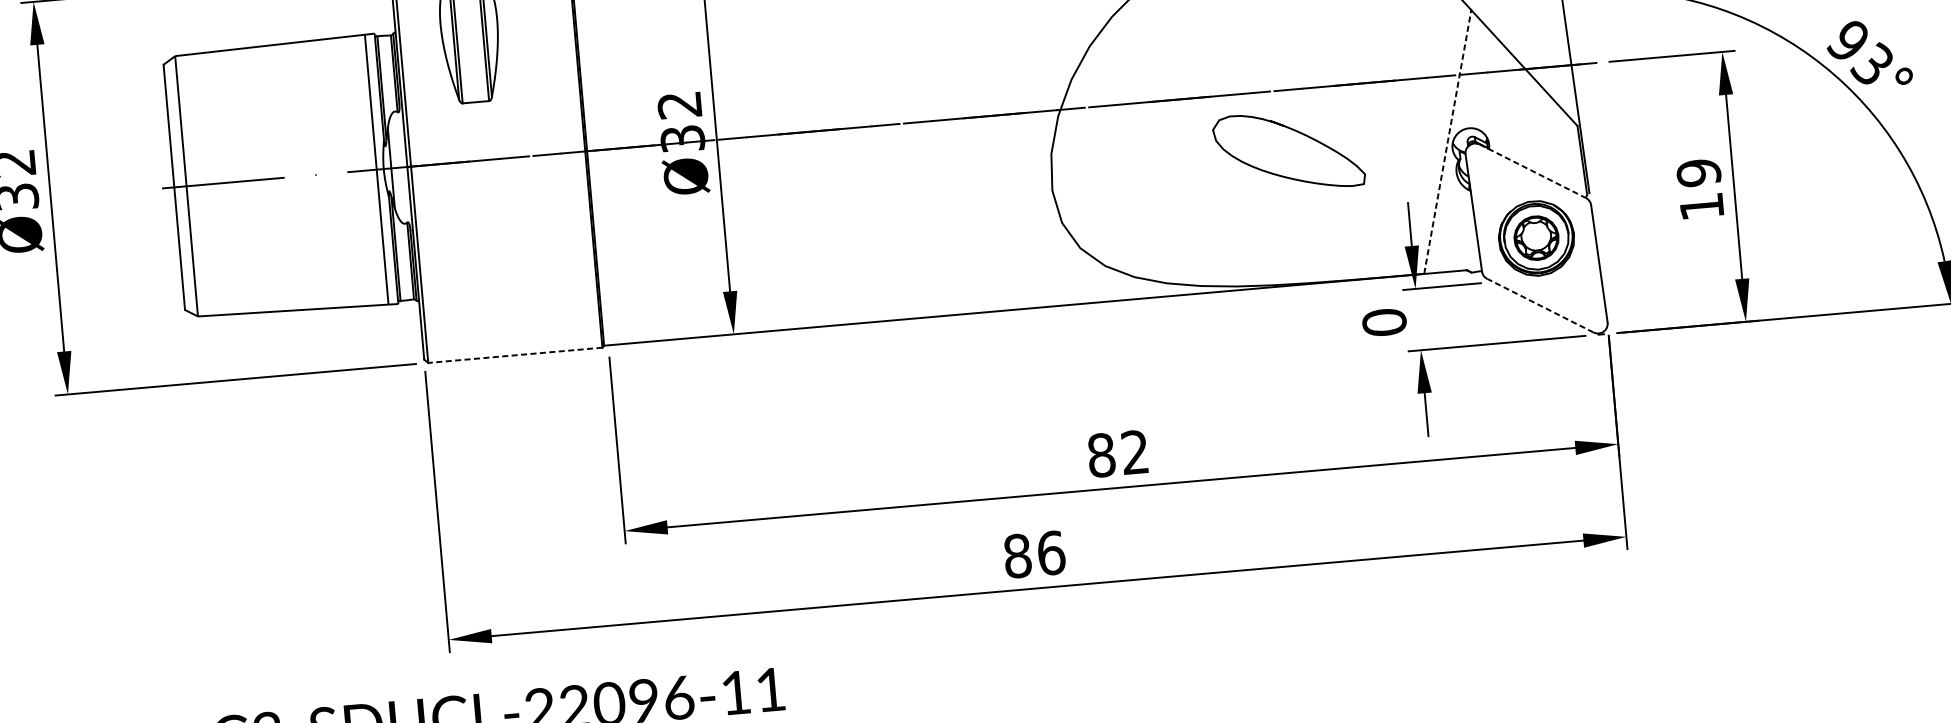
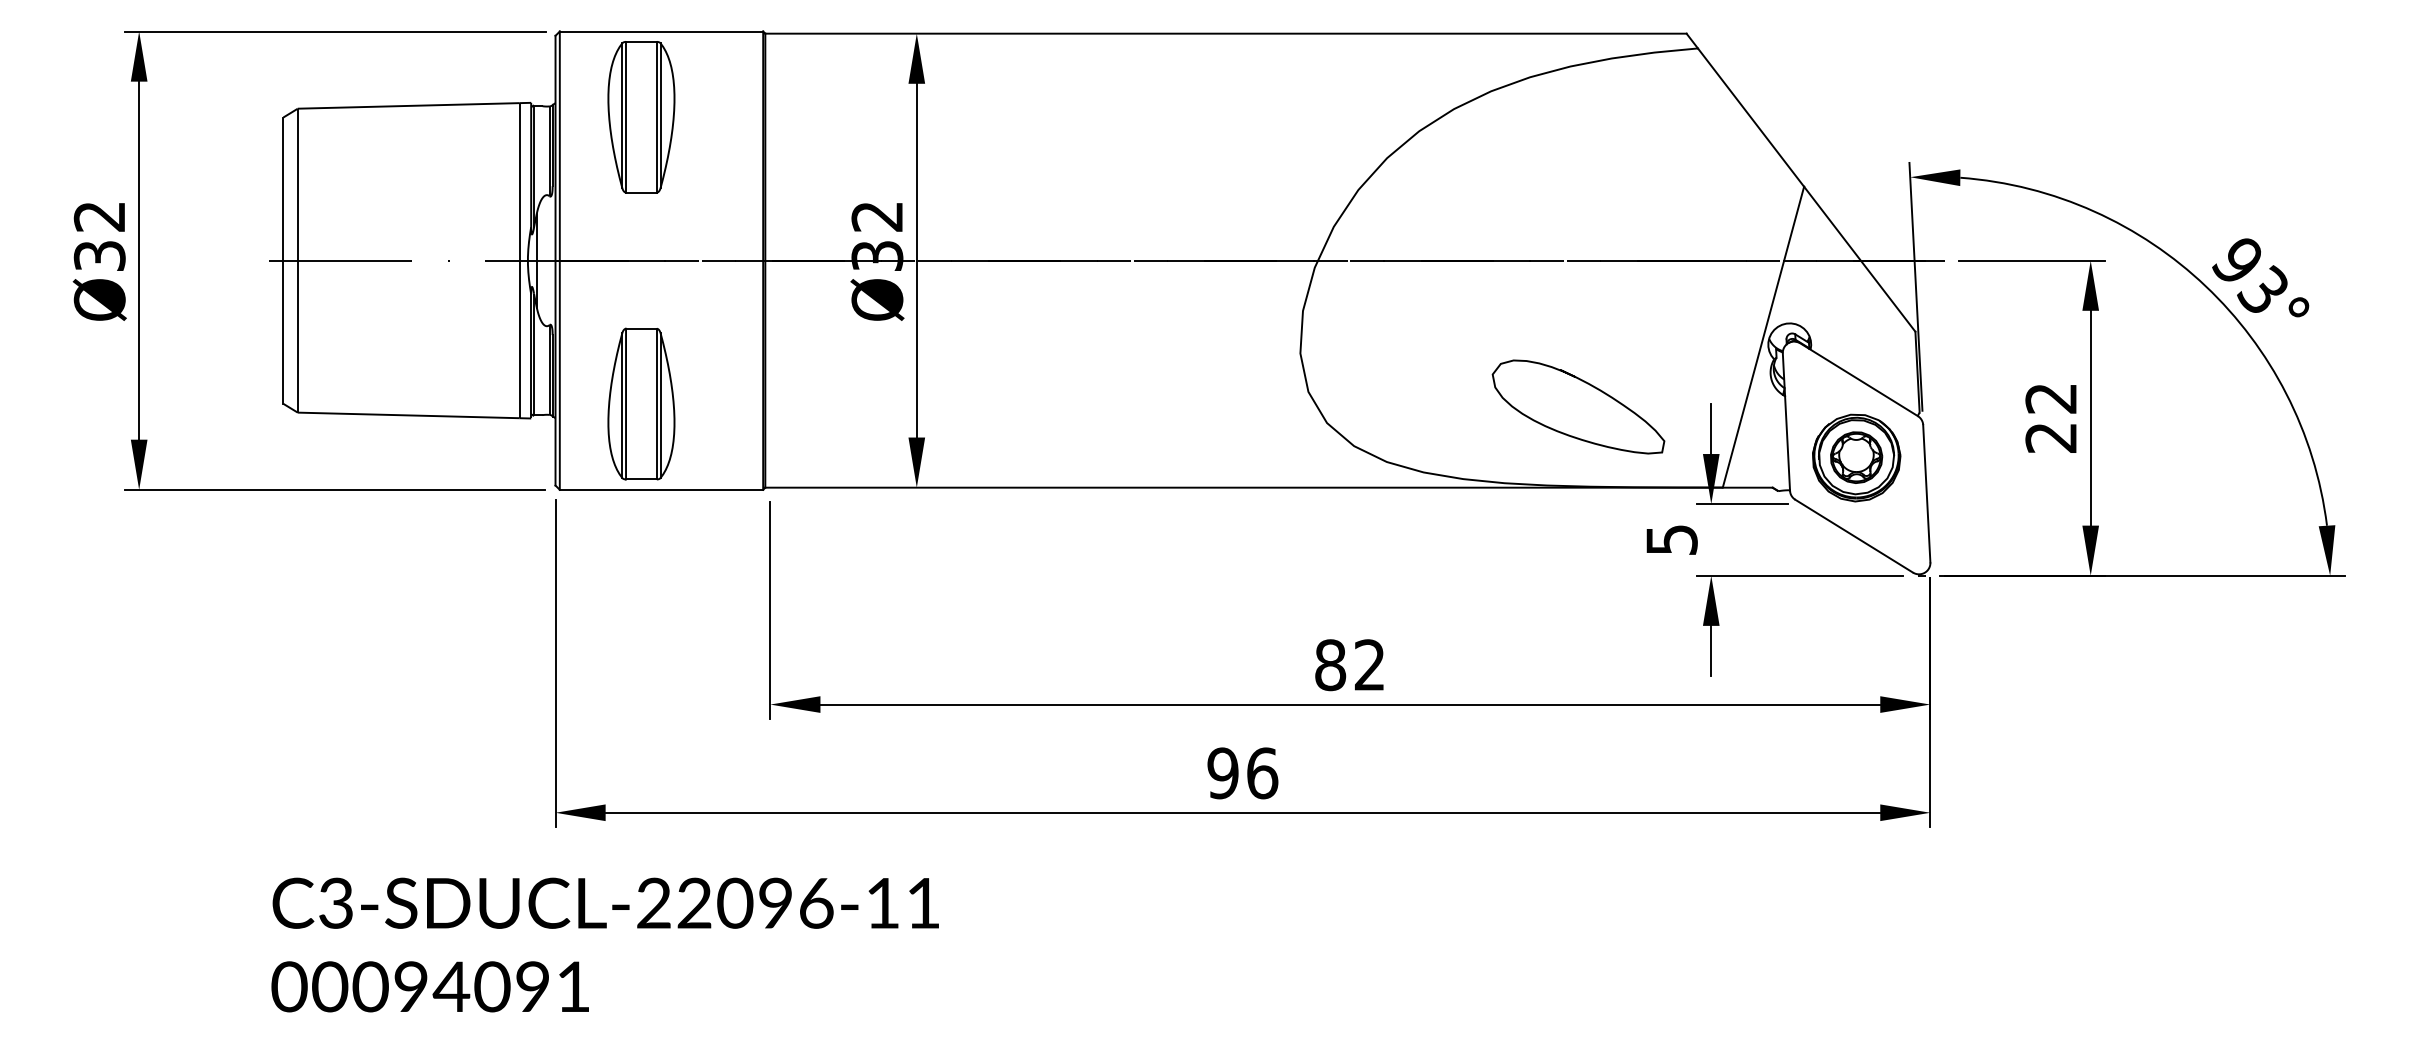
curve: (1296, 132) -> (1589, 385), moved
line: (1447, 142) -> (1763, 337), dashed -> solid
line: (1533, 171) -> (1859, 379), dashed -> solid
text: (1700, 189) -> (2051, 417), 19 -> 22
part: (491, 282) -> (641, 403), added
line: (1539, 305) -> (1853, 535), dashed -> solid
text: (1384, 322) -> (1671, 539), 0 -> 5
line: (515, 355) -> (661, 489), dashed -> solid
text: (1017, 556) -> (1222, 773), 86 -> 96

